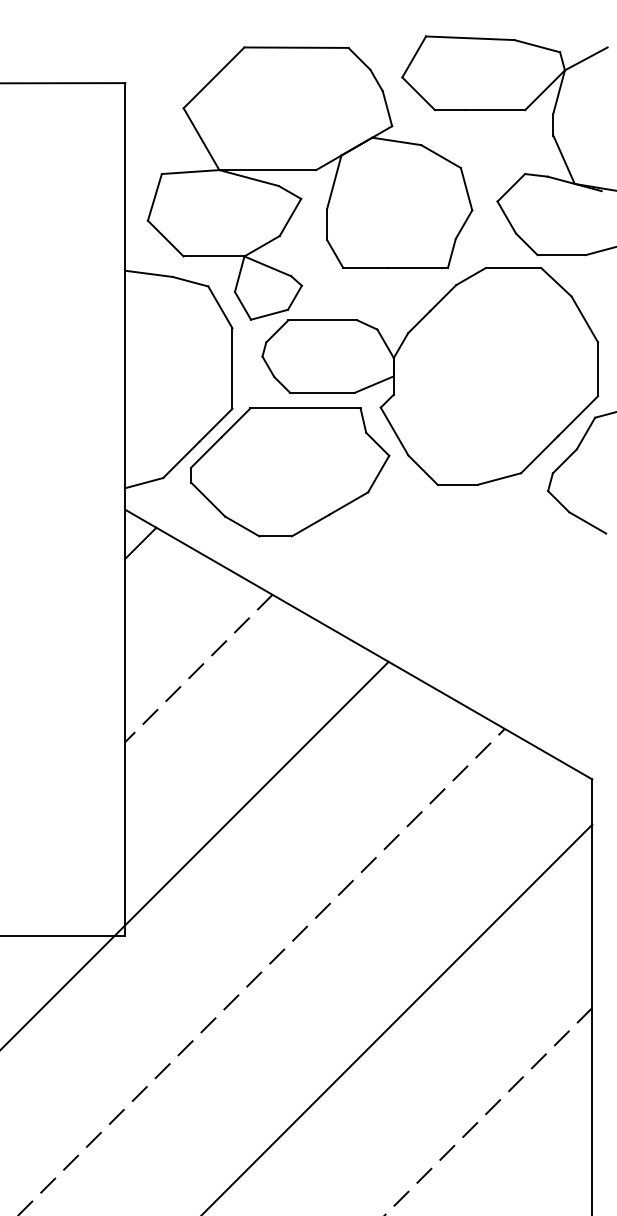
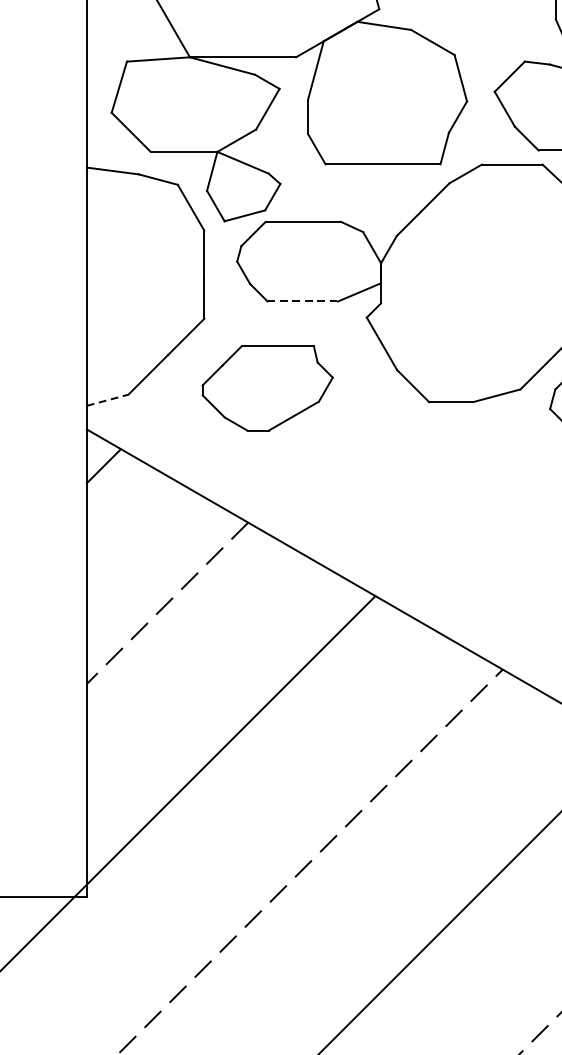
line: (322, 392) -> (302, 300), solid -> dashed
part: (290, 472) -> (267, 388), size x0.6
line: (144, 483) -> (107, 400), solid -> dashed

